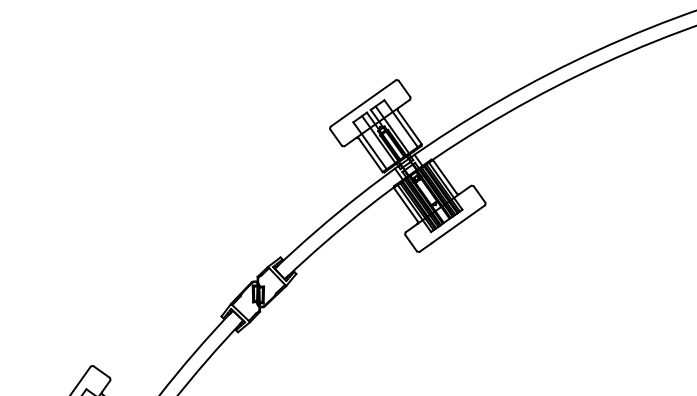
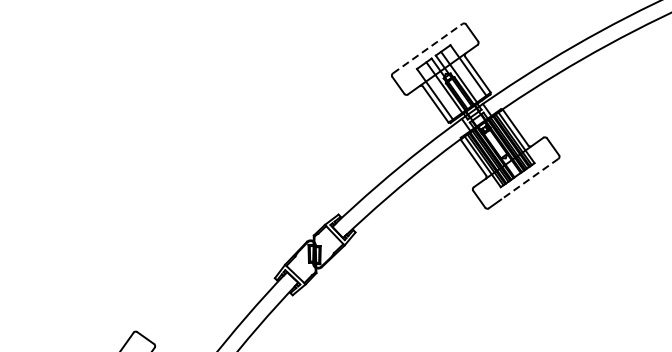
line: (363, 103) -> (427, 48), solid -> dashed
line: (458, 224) -> (530, 179), solid -> dashed

